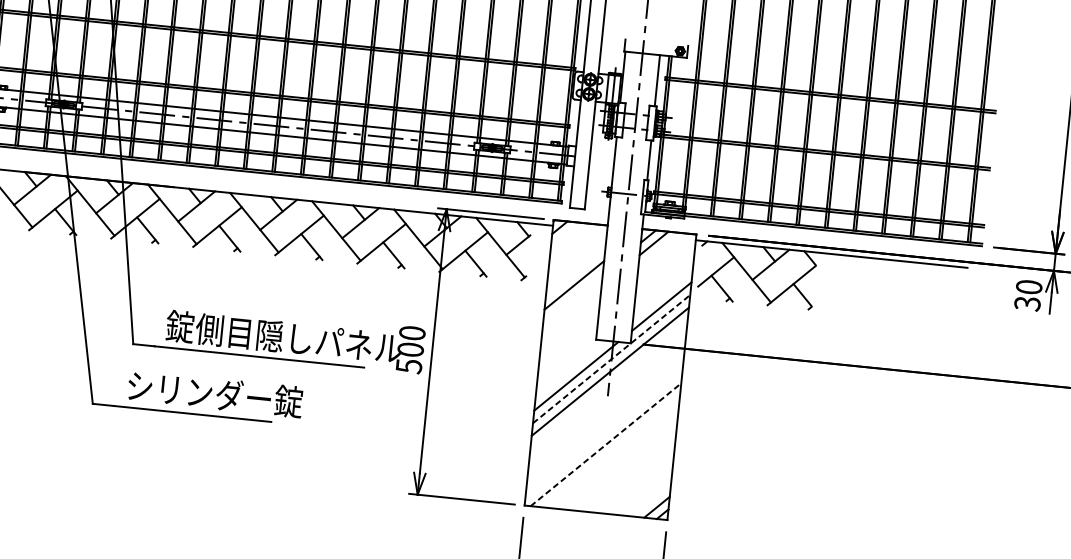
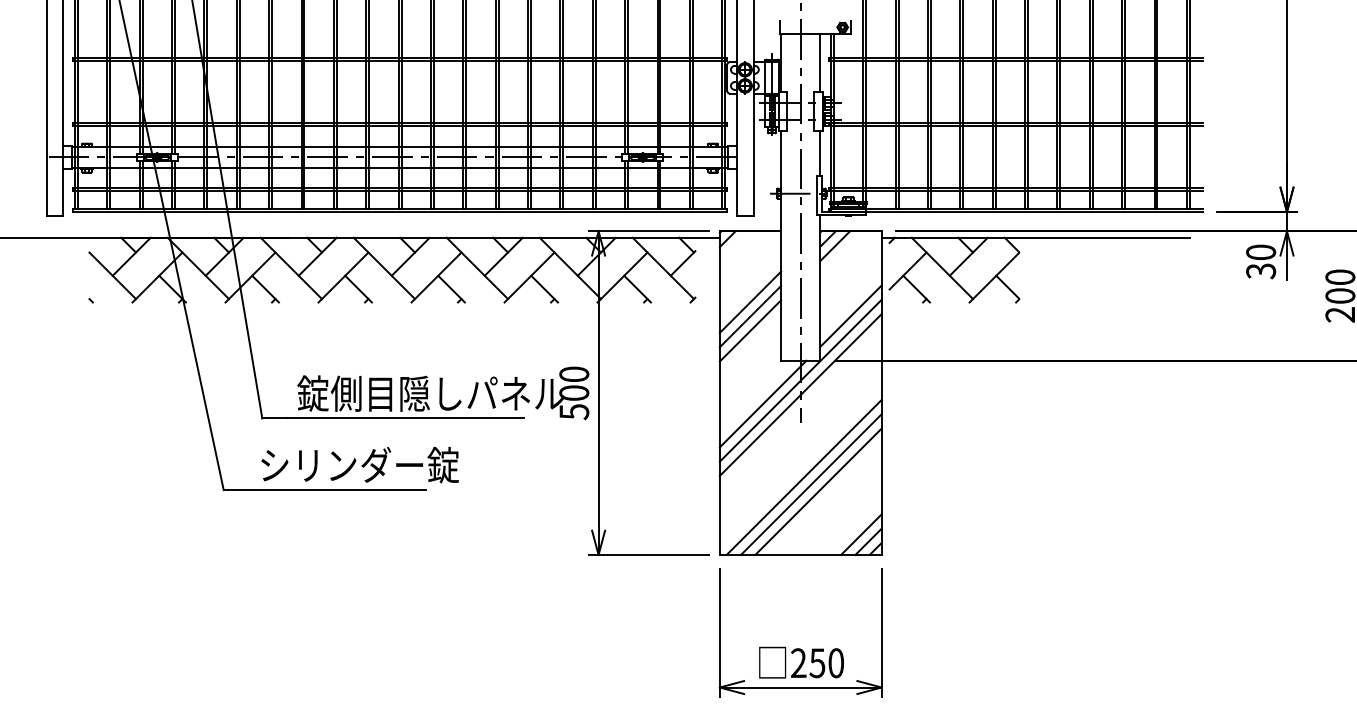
line: (573, 297) -> (750, 316), added
line: (571, 310) -> (750, 330), added
line: (612, 358) -> (801, 380), dashed -> solid
line: (606, 444) -> (804, 477), dashed -> solid
line: (611, 451) -> (811, 484), added
line: (617, 458) -> (818, 491), added
line: (651, 500) -> (861, 534), added

